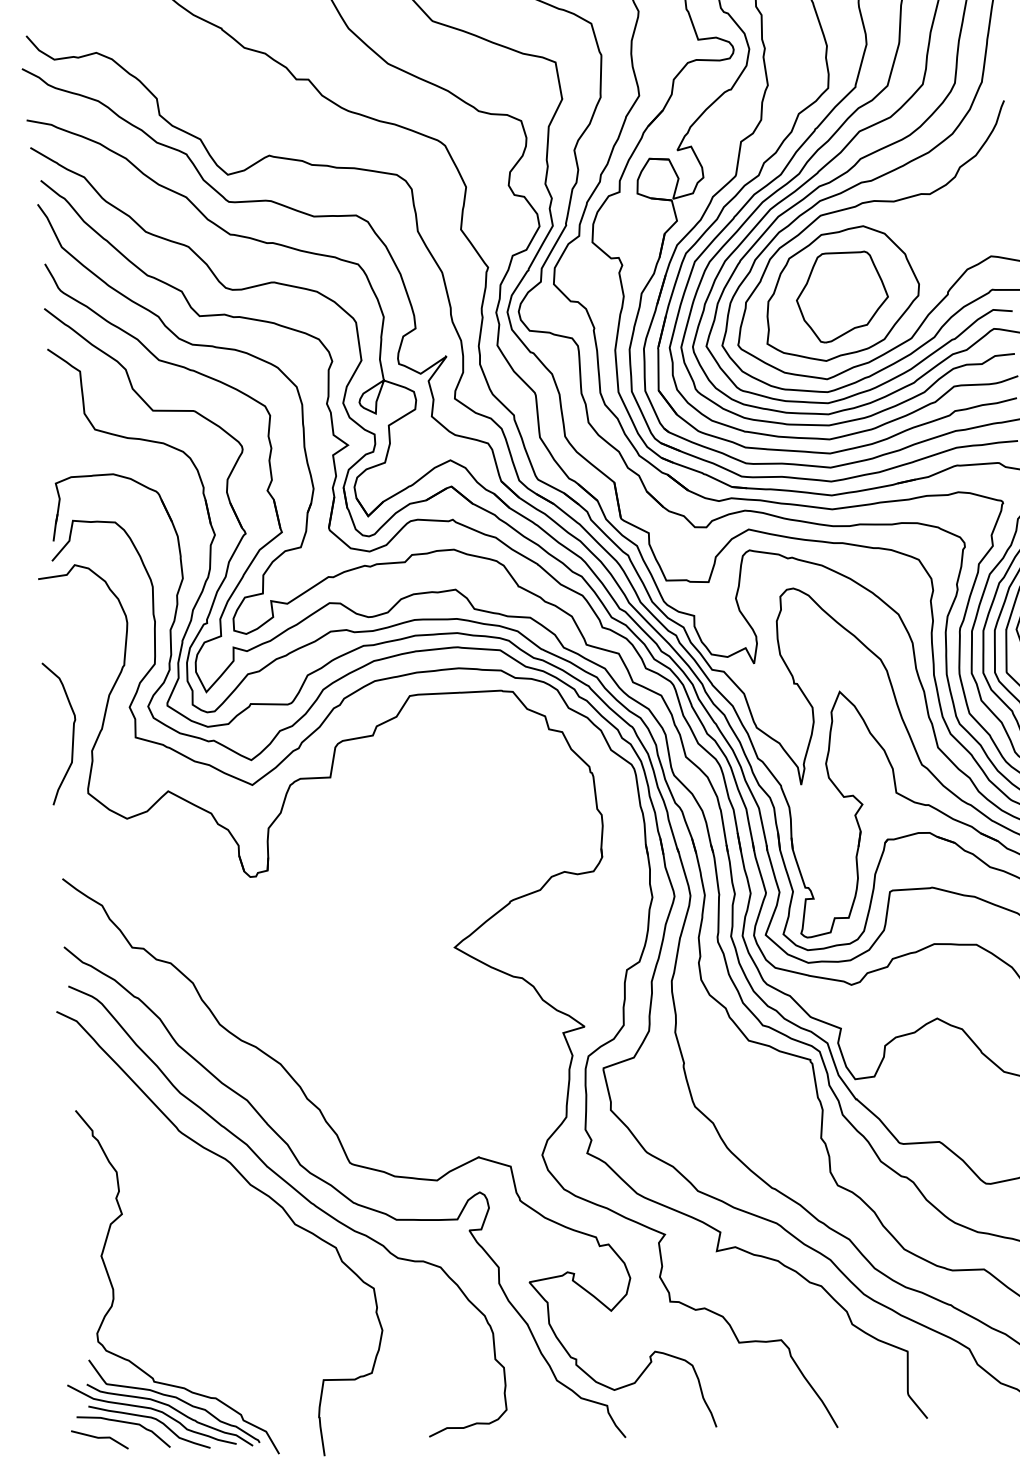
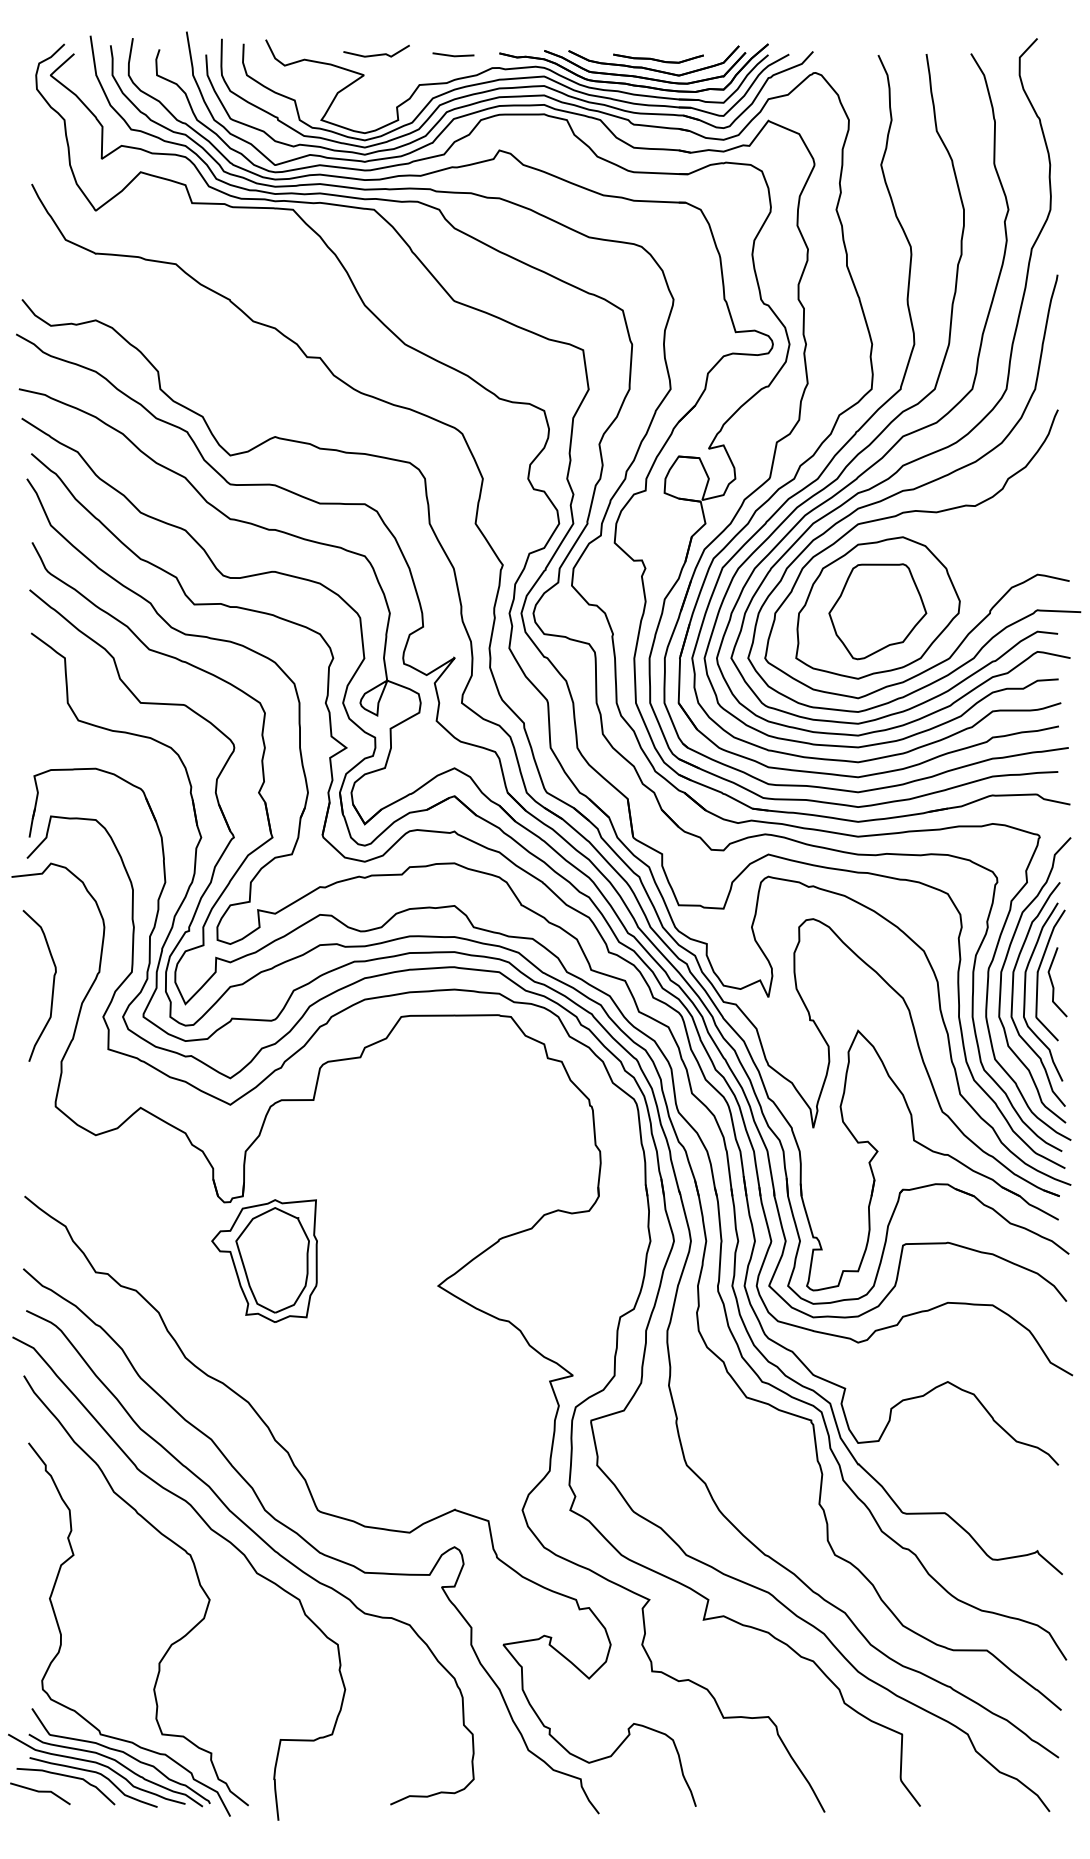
curve: (72, 732) -> (52, 985), moved
part: (290, 930) -> (264, 1260), added
curve: (209, 1196) -> (167, 1539), added

